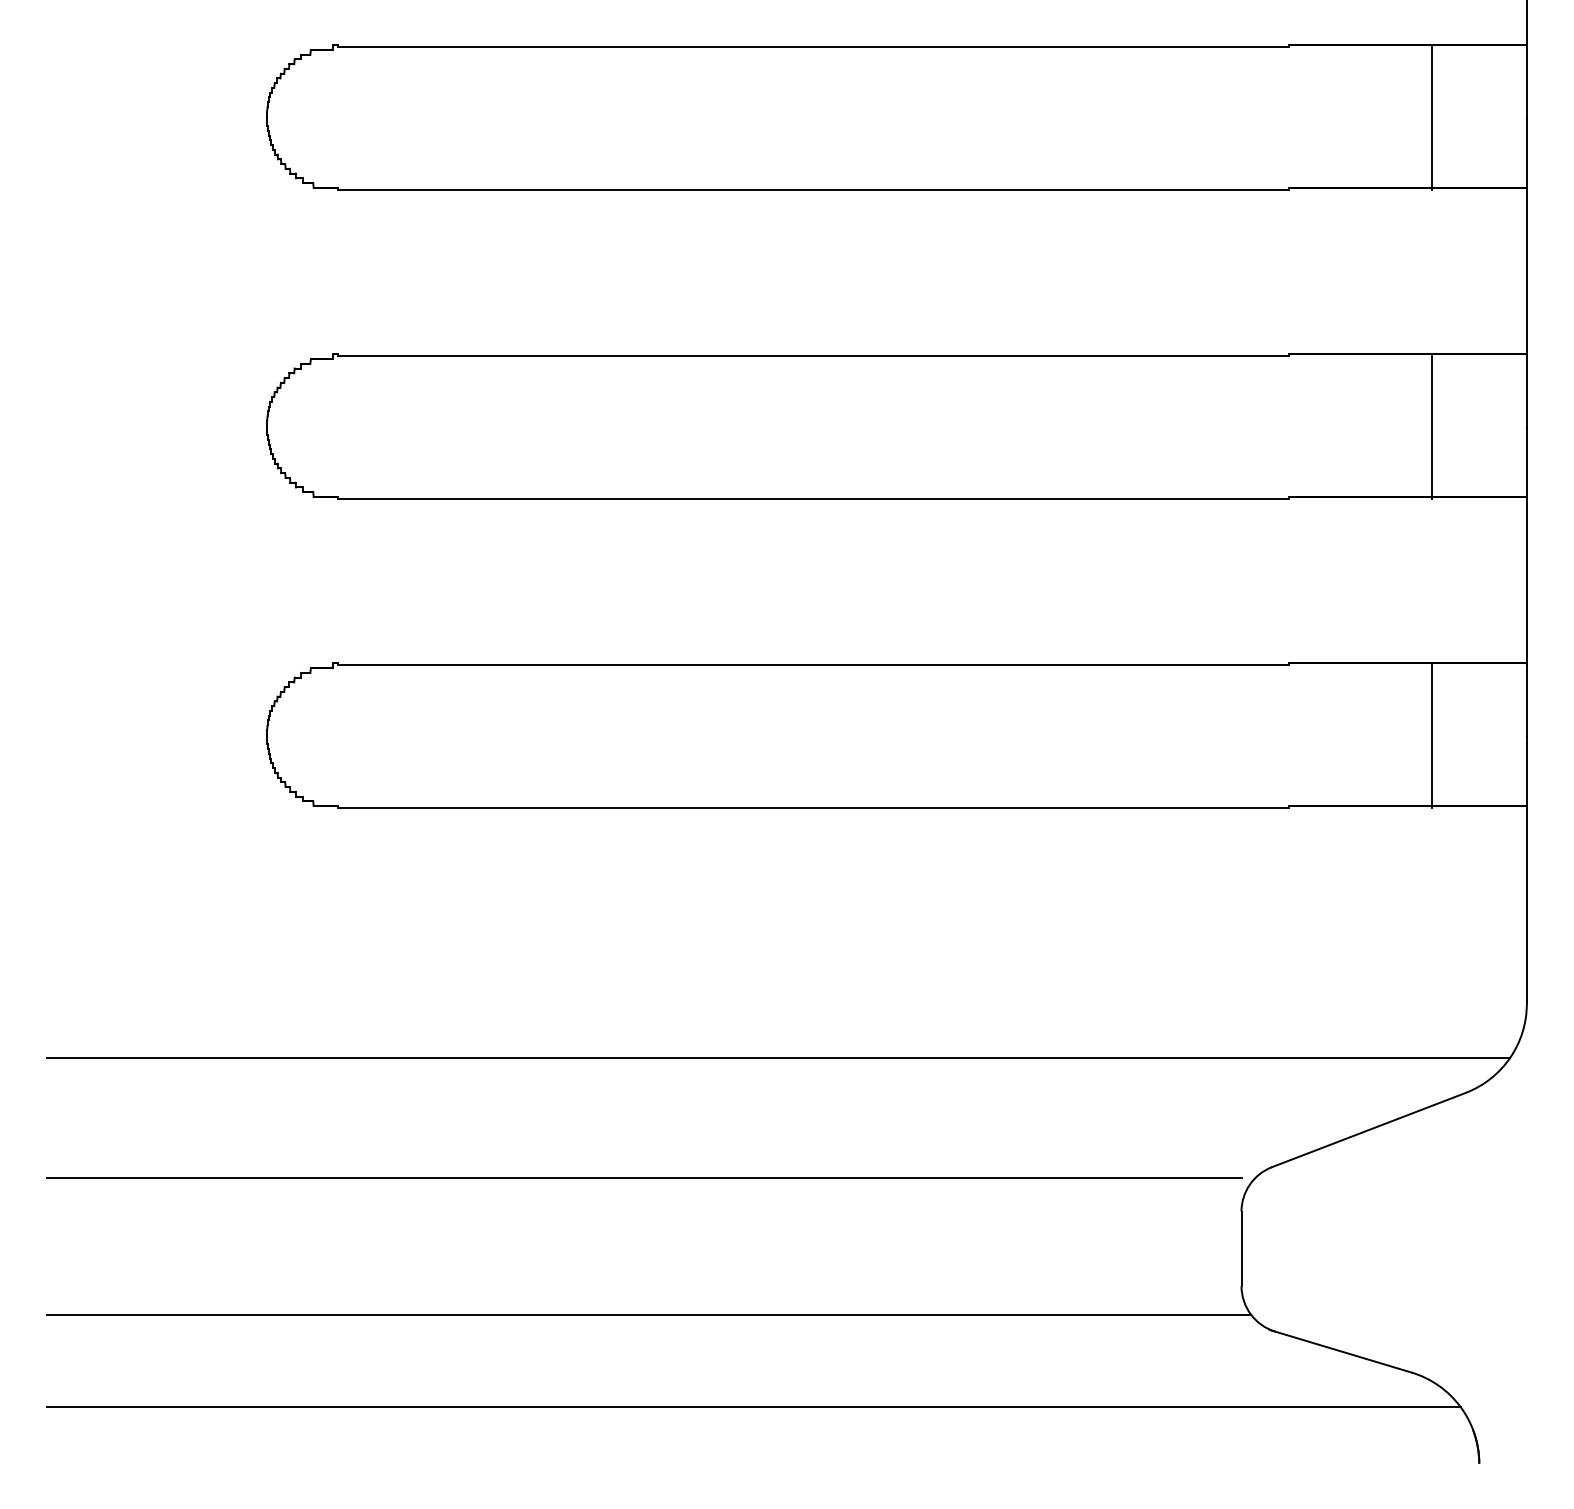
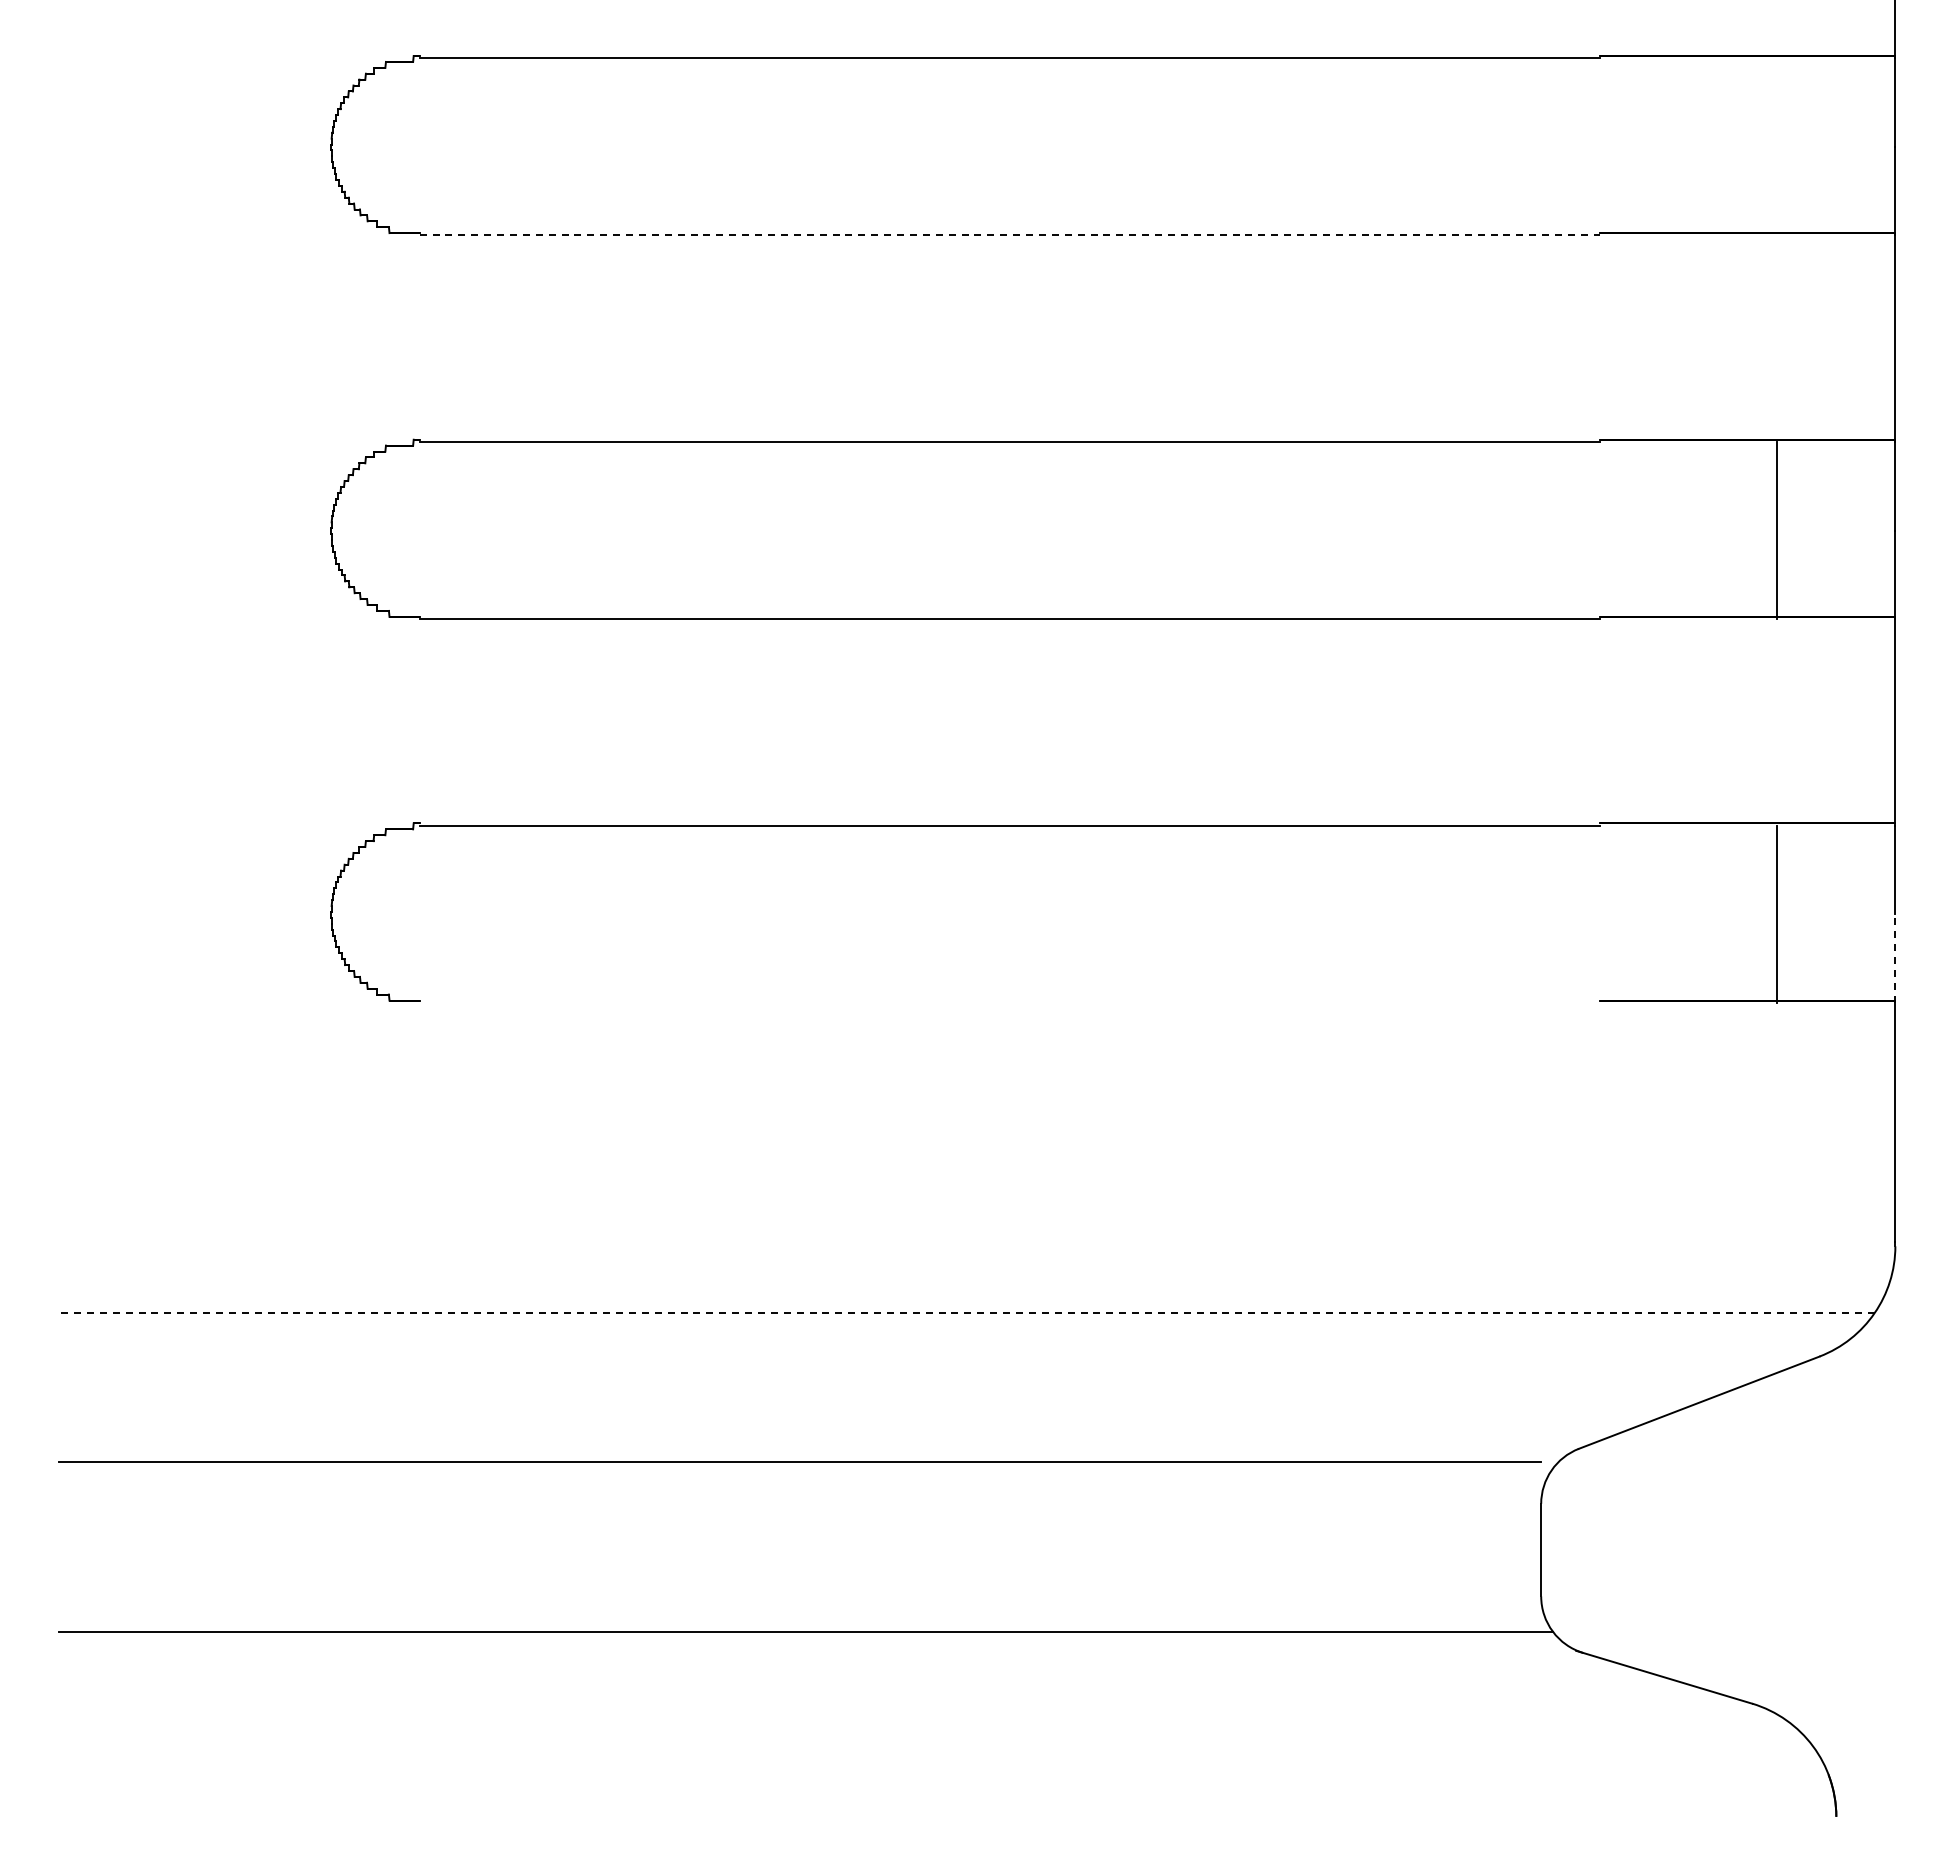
line: (1431, 118) -> (1777, 146), removed
line: (813, 189) -> (1010, 235), solid -> dashed
line: (1526, 772) -> (1895, 958), solid -> dashed
line: (813, 807) -> (1009, 1002), removed
line: (778, 1058) -> (966, 1313), solid -> dashed
line: (753, 1407) -> (935, 1746), removed

